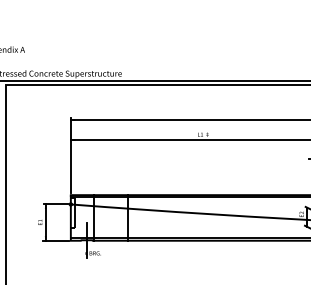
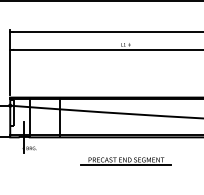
part: (203, 268) -> (126, 161), added

